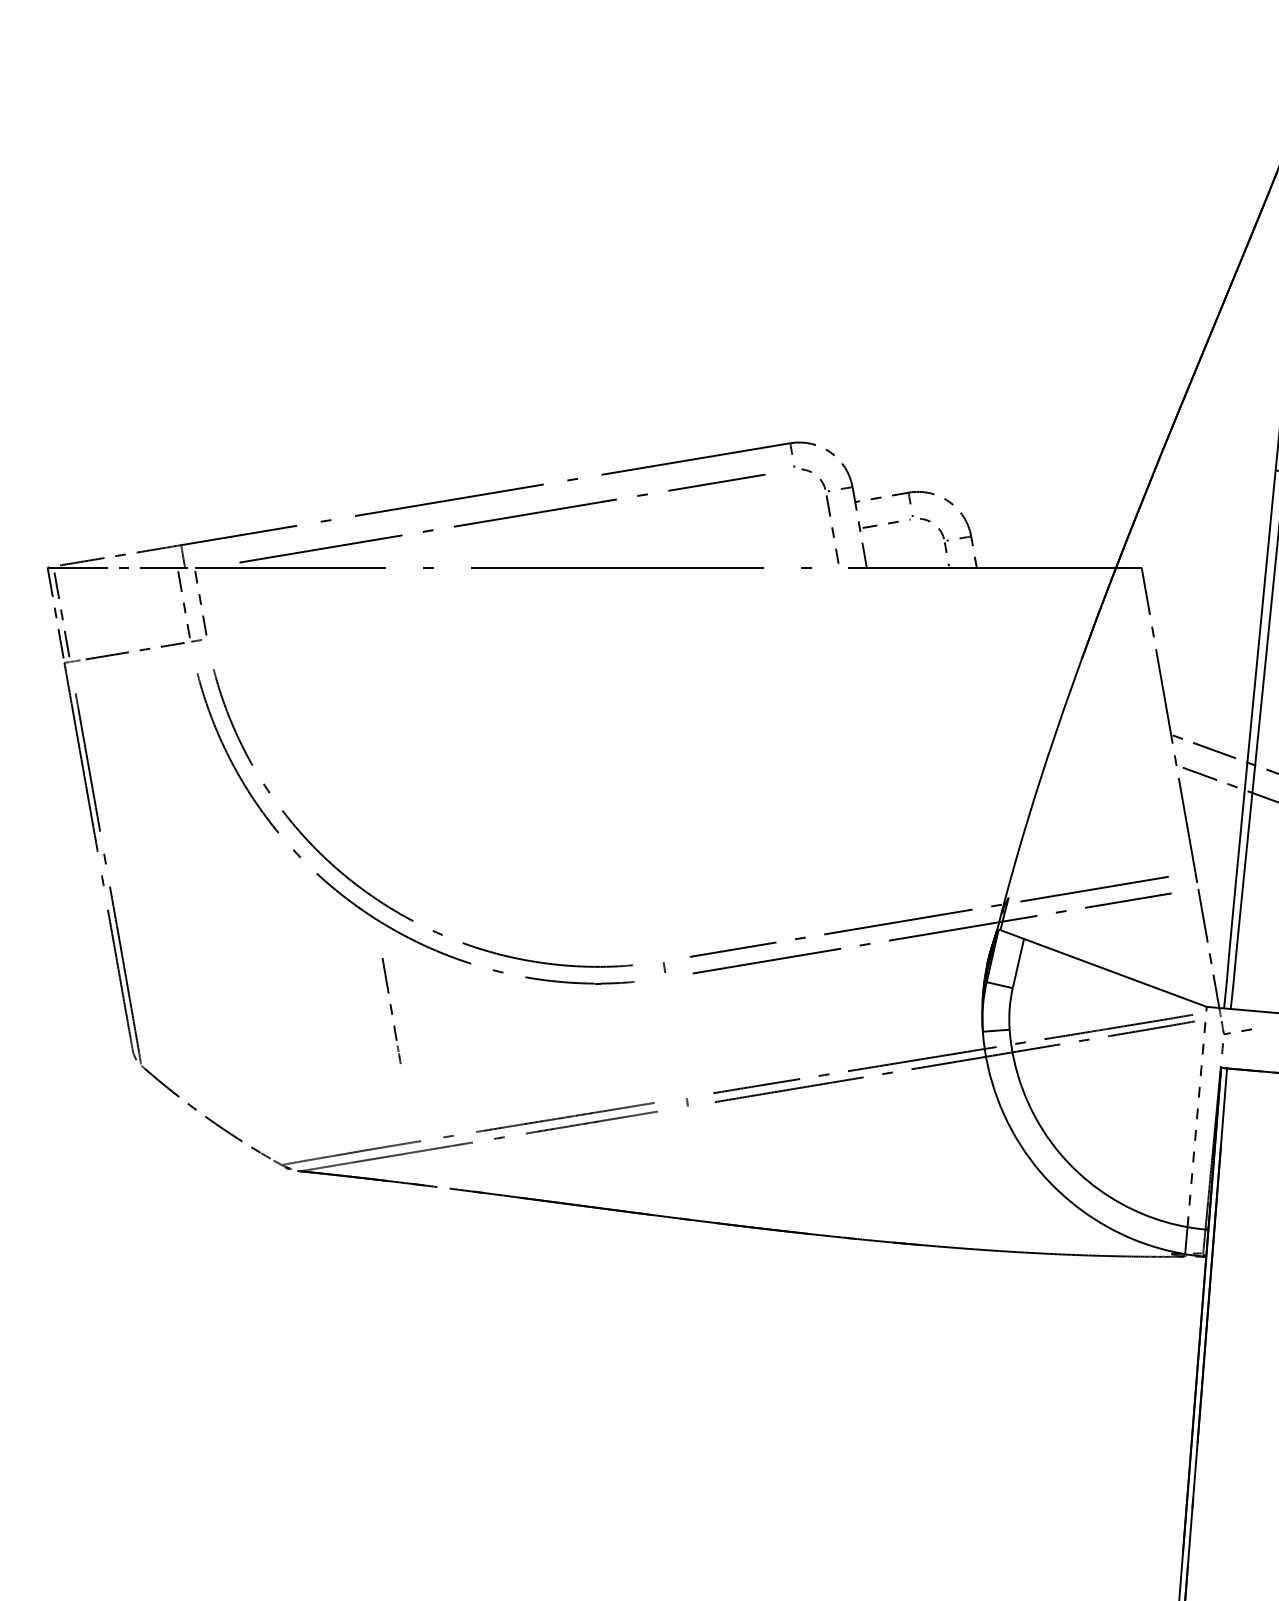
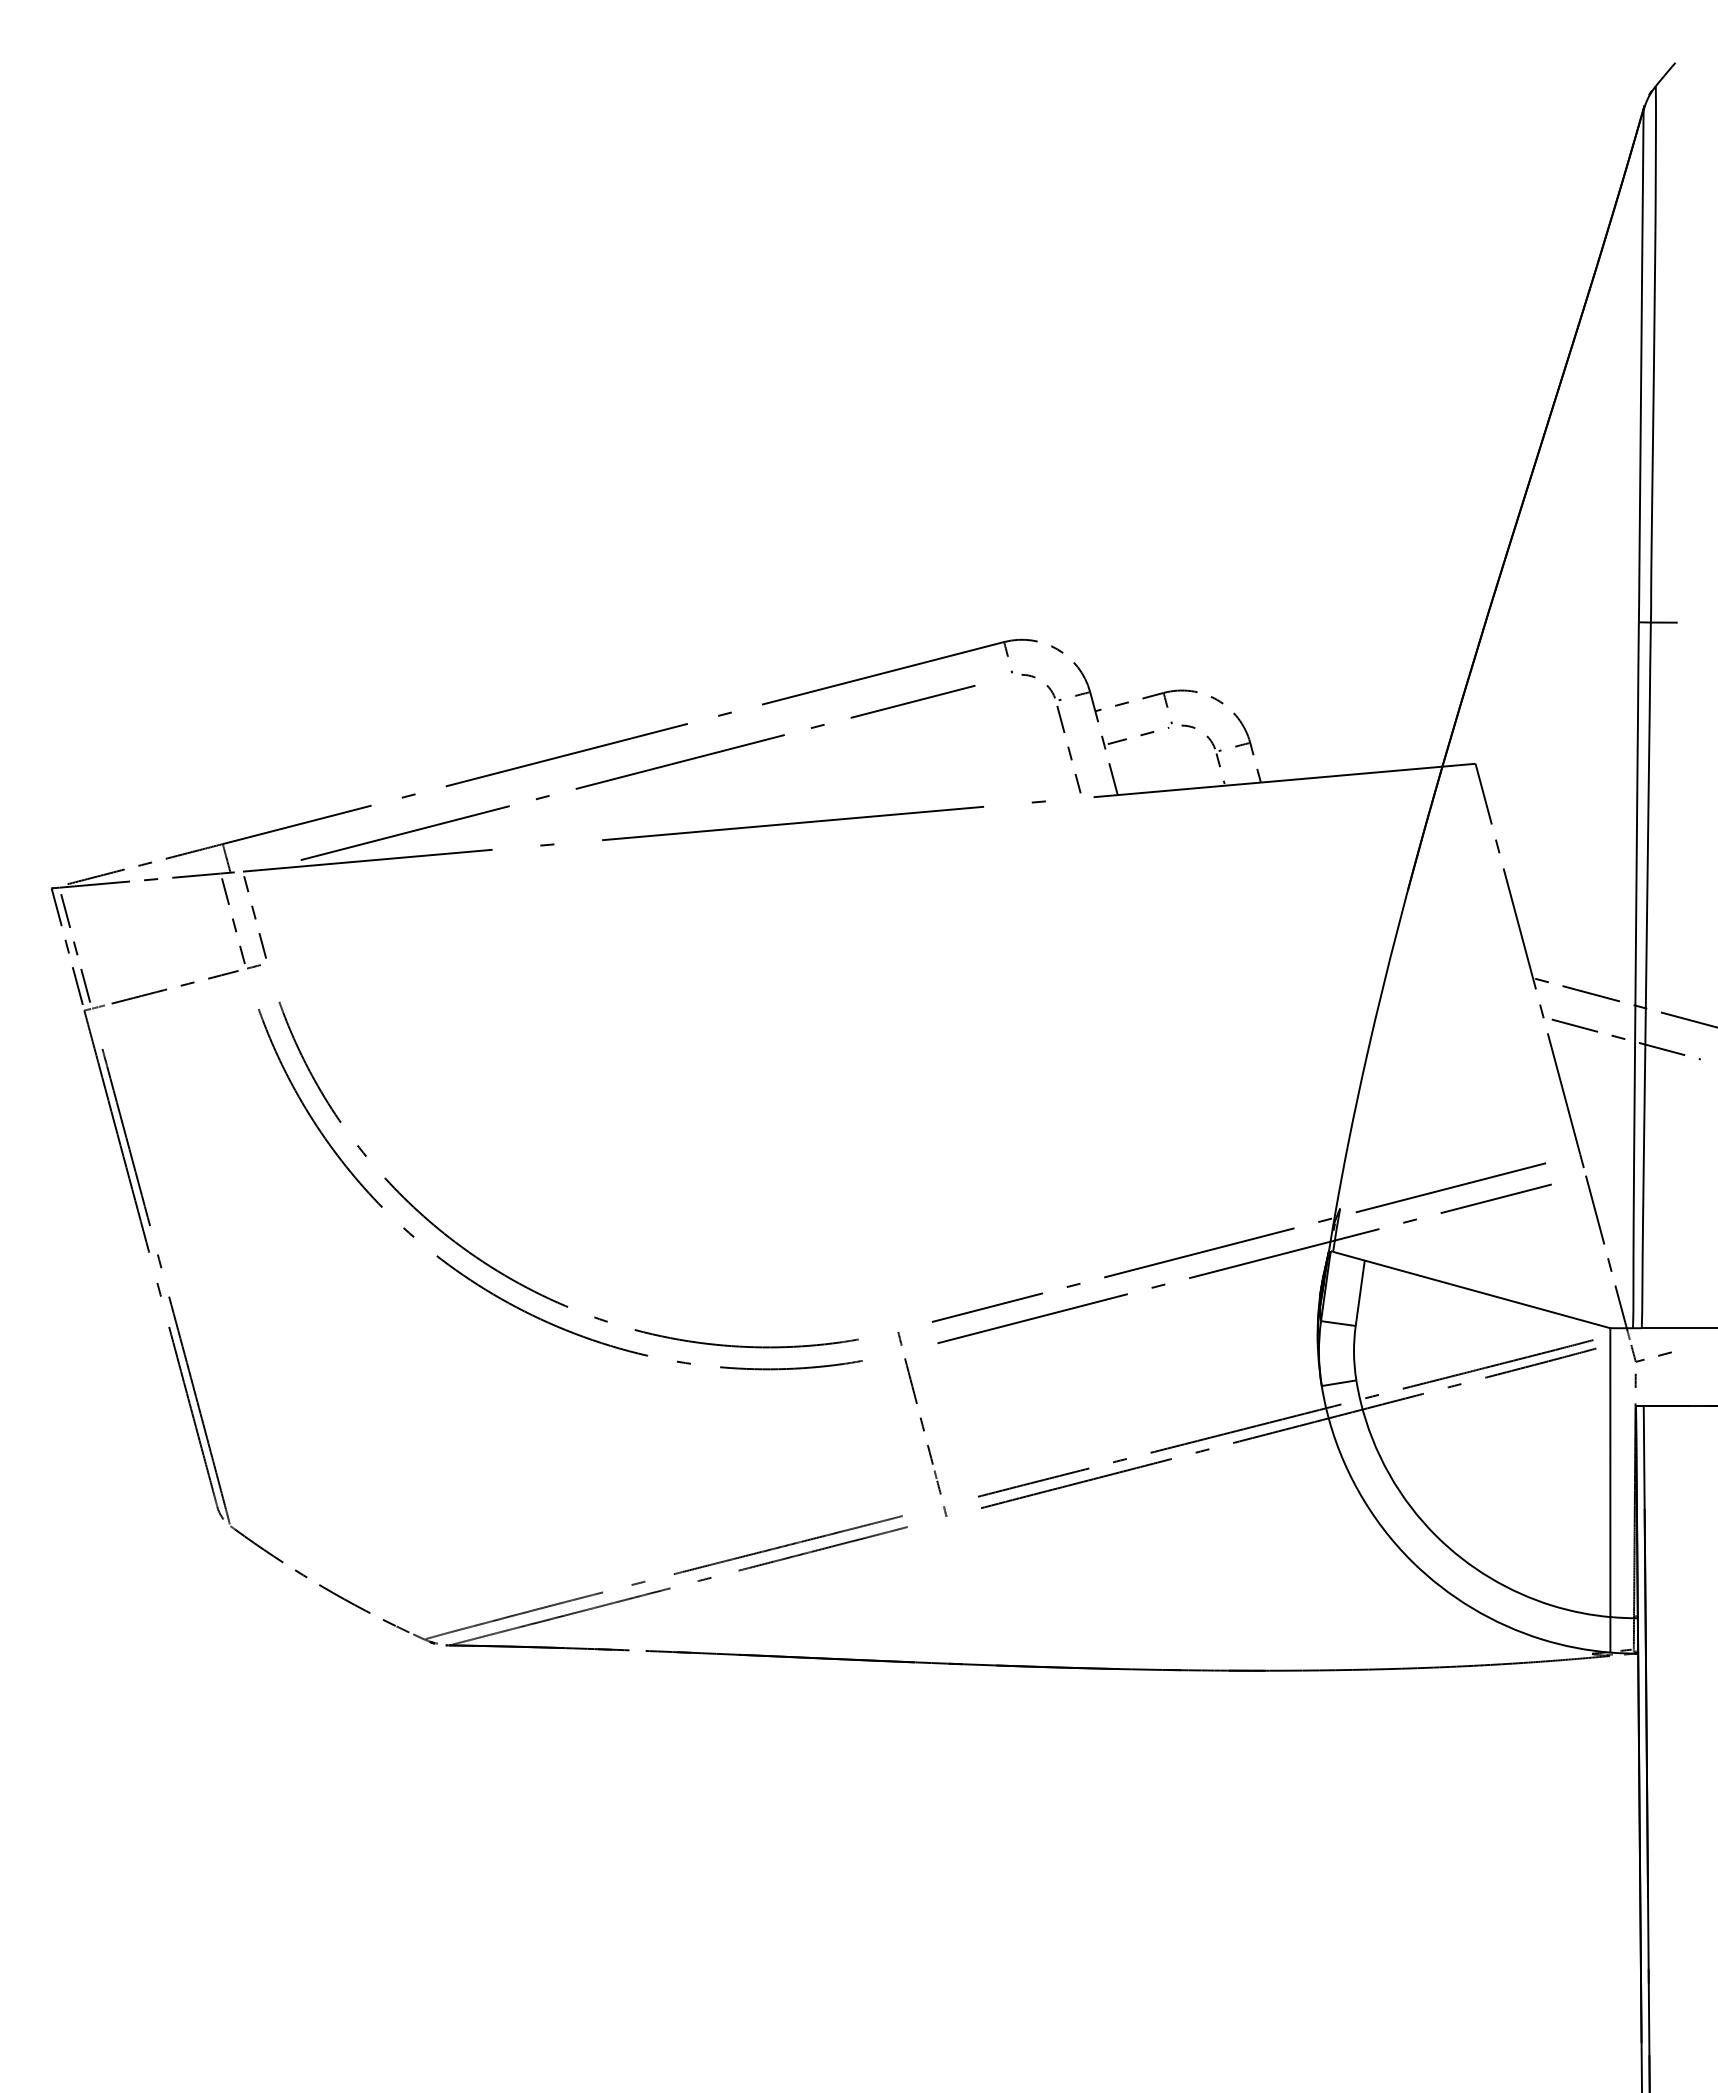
part: (391, 1011) -> (922, 1426), moved
line: (1197, 1116) -> (1610, 1472), dashed -> solid

